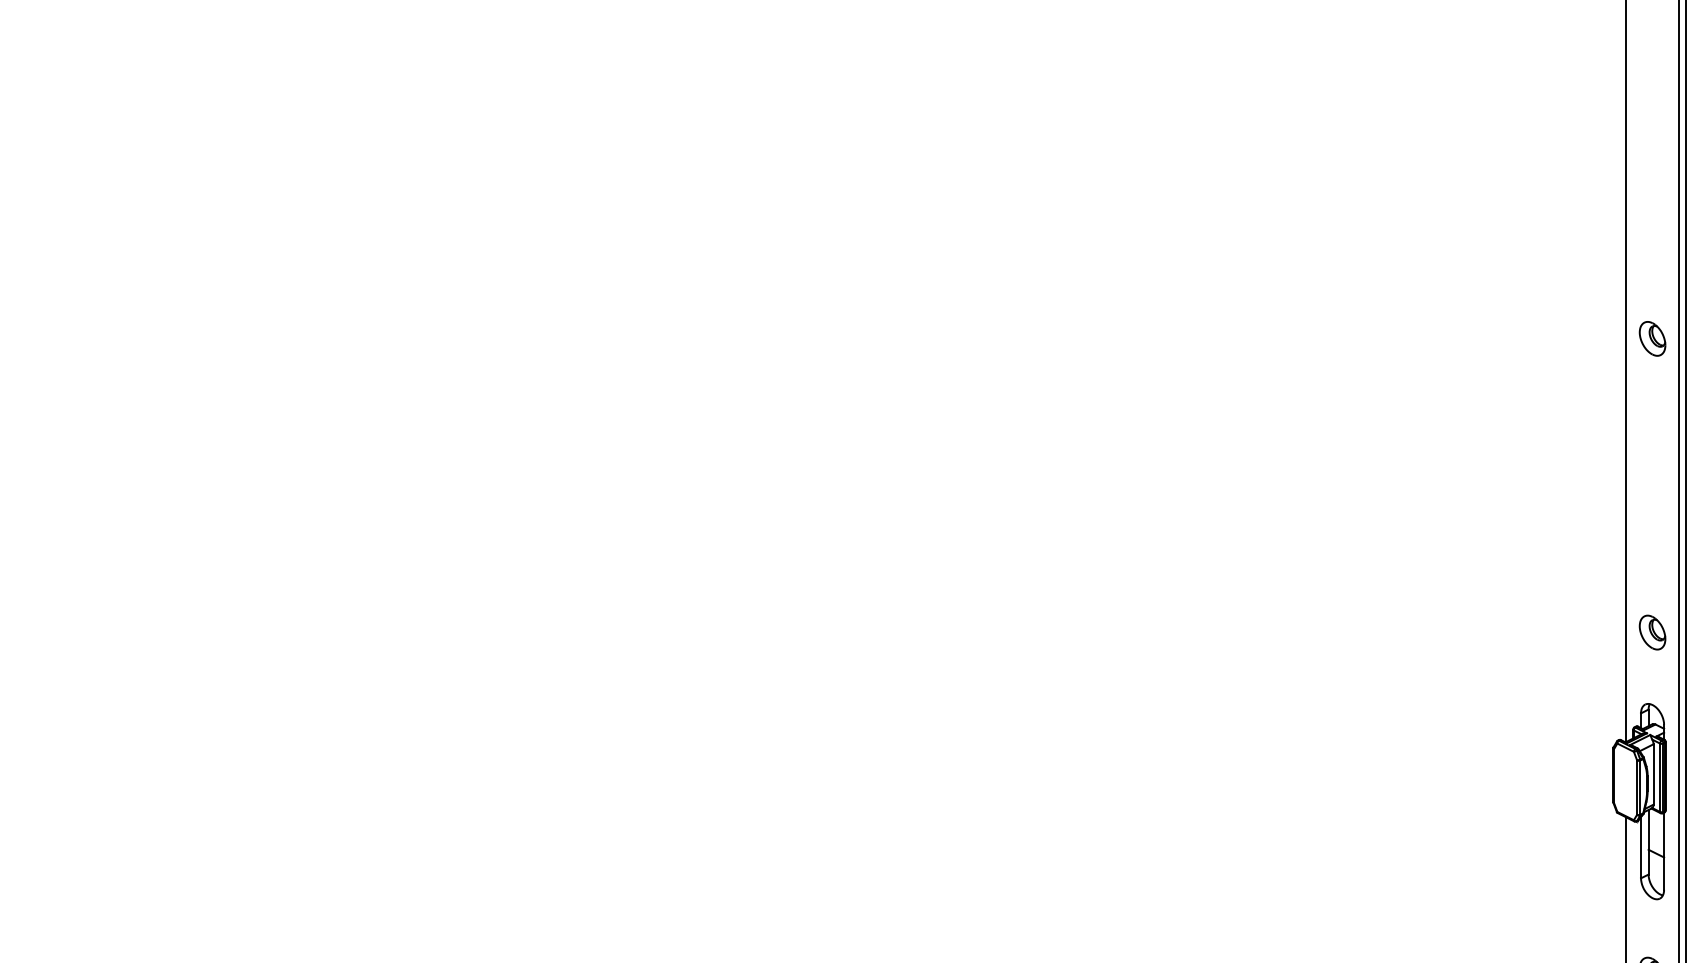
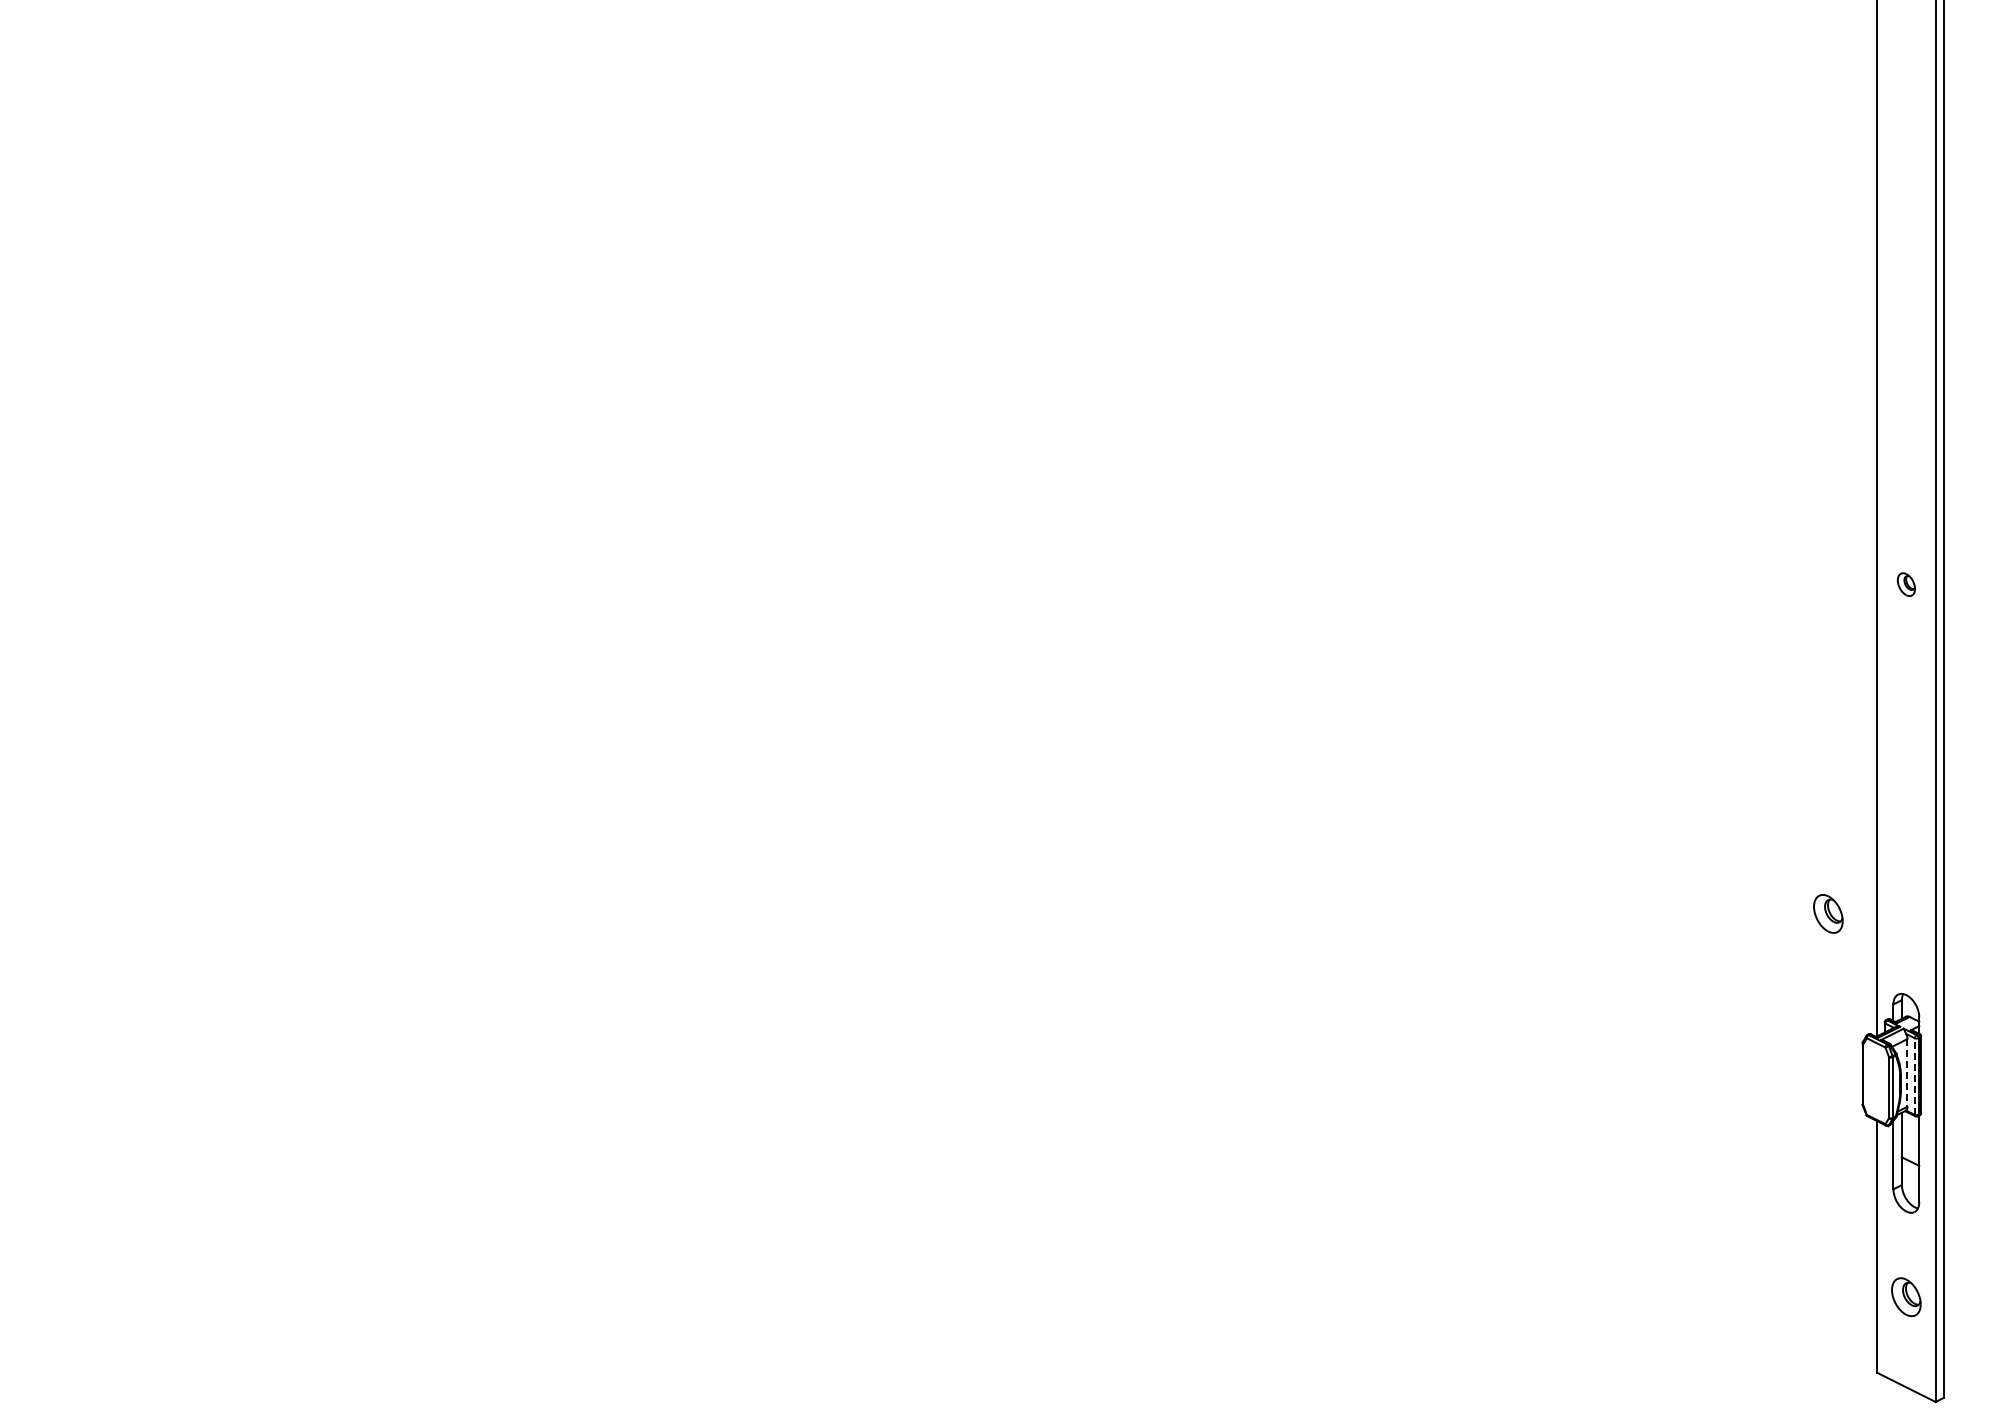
part: (1652, 338) -> (1906, 584), size x0.6
part: (1652, 632) -> (1828, 913), moved
line: (1653, 774) -> (1907, 1072), solid -> dashed
line: (1659, 777) -> (1914, 1076), solid -> dashed

